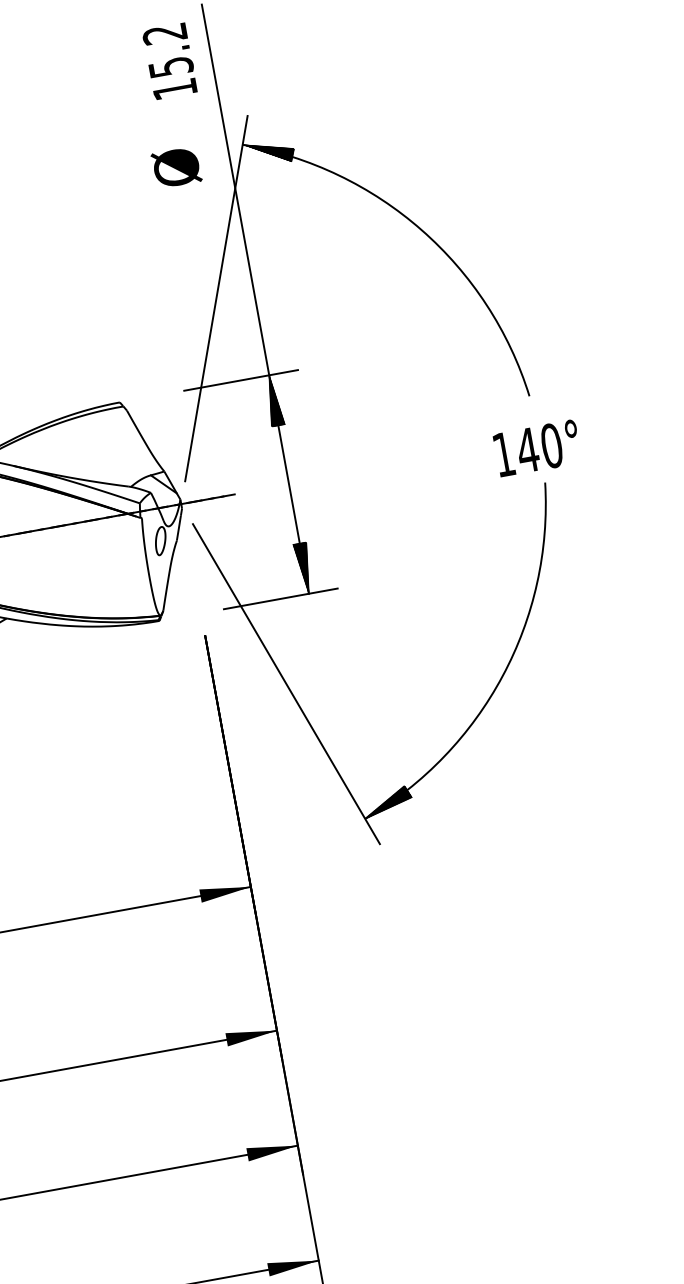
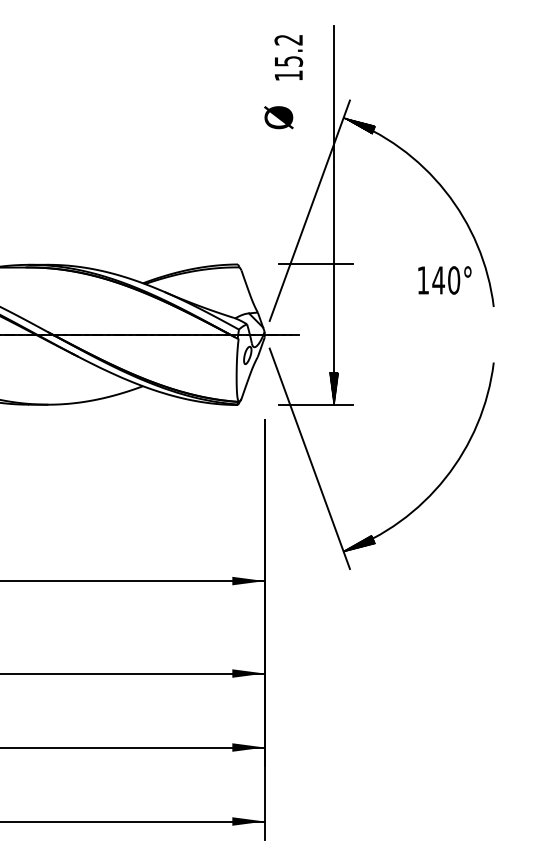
text: (169, 61) -> (288, 57), moved
text: (175, 167) -> (278, 117), moved
hatch: (272, 400) -> (333, 280), removed
text: (536, 448) -> (444, 280), moved

